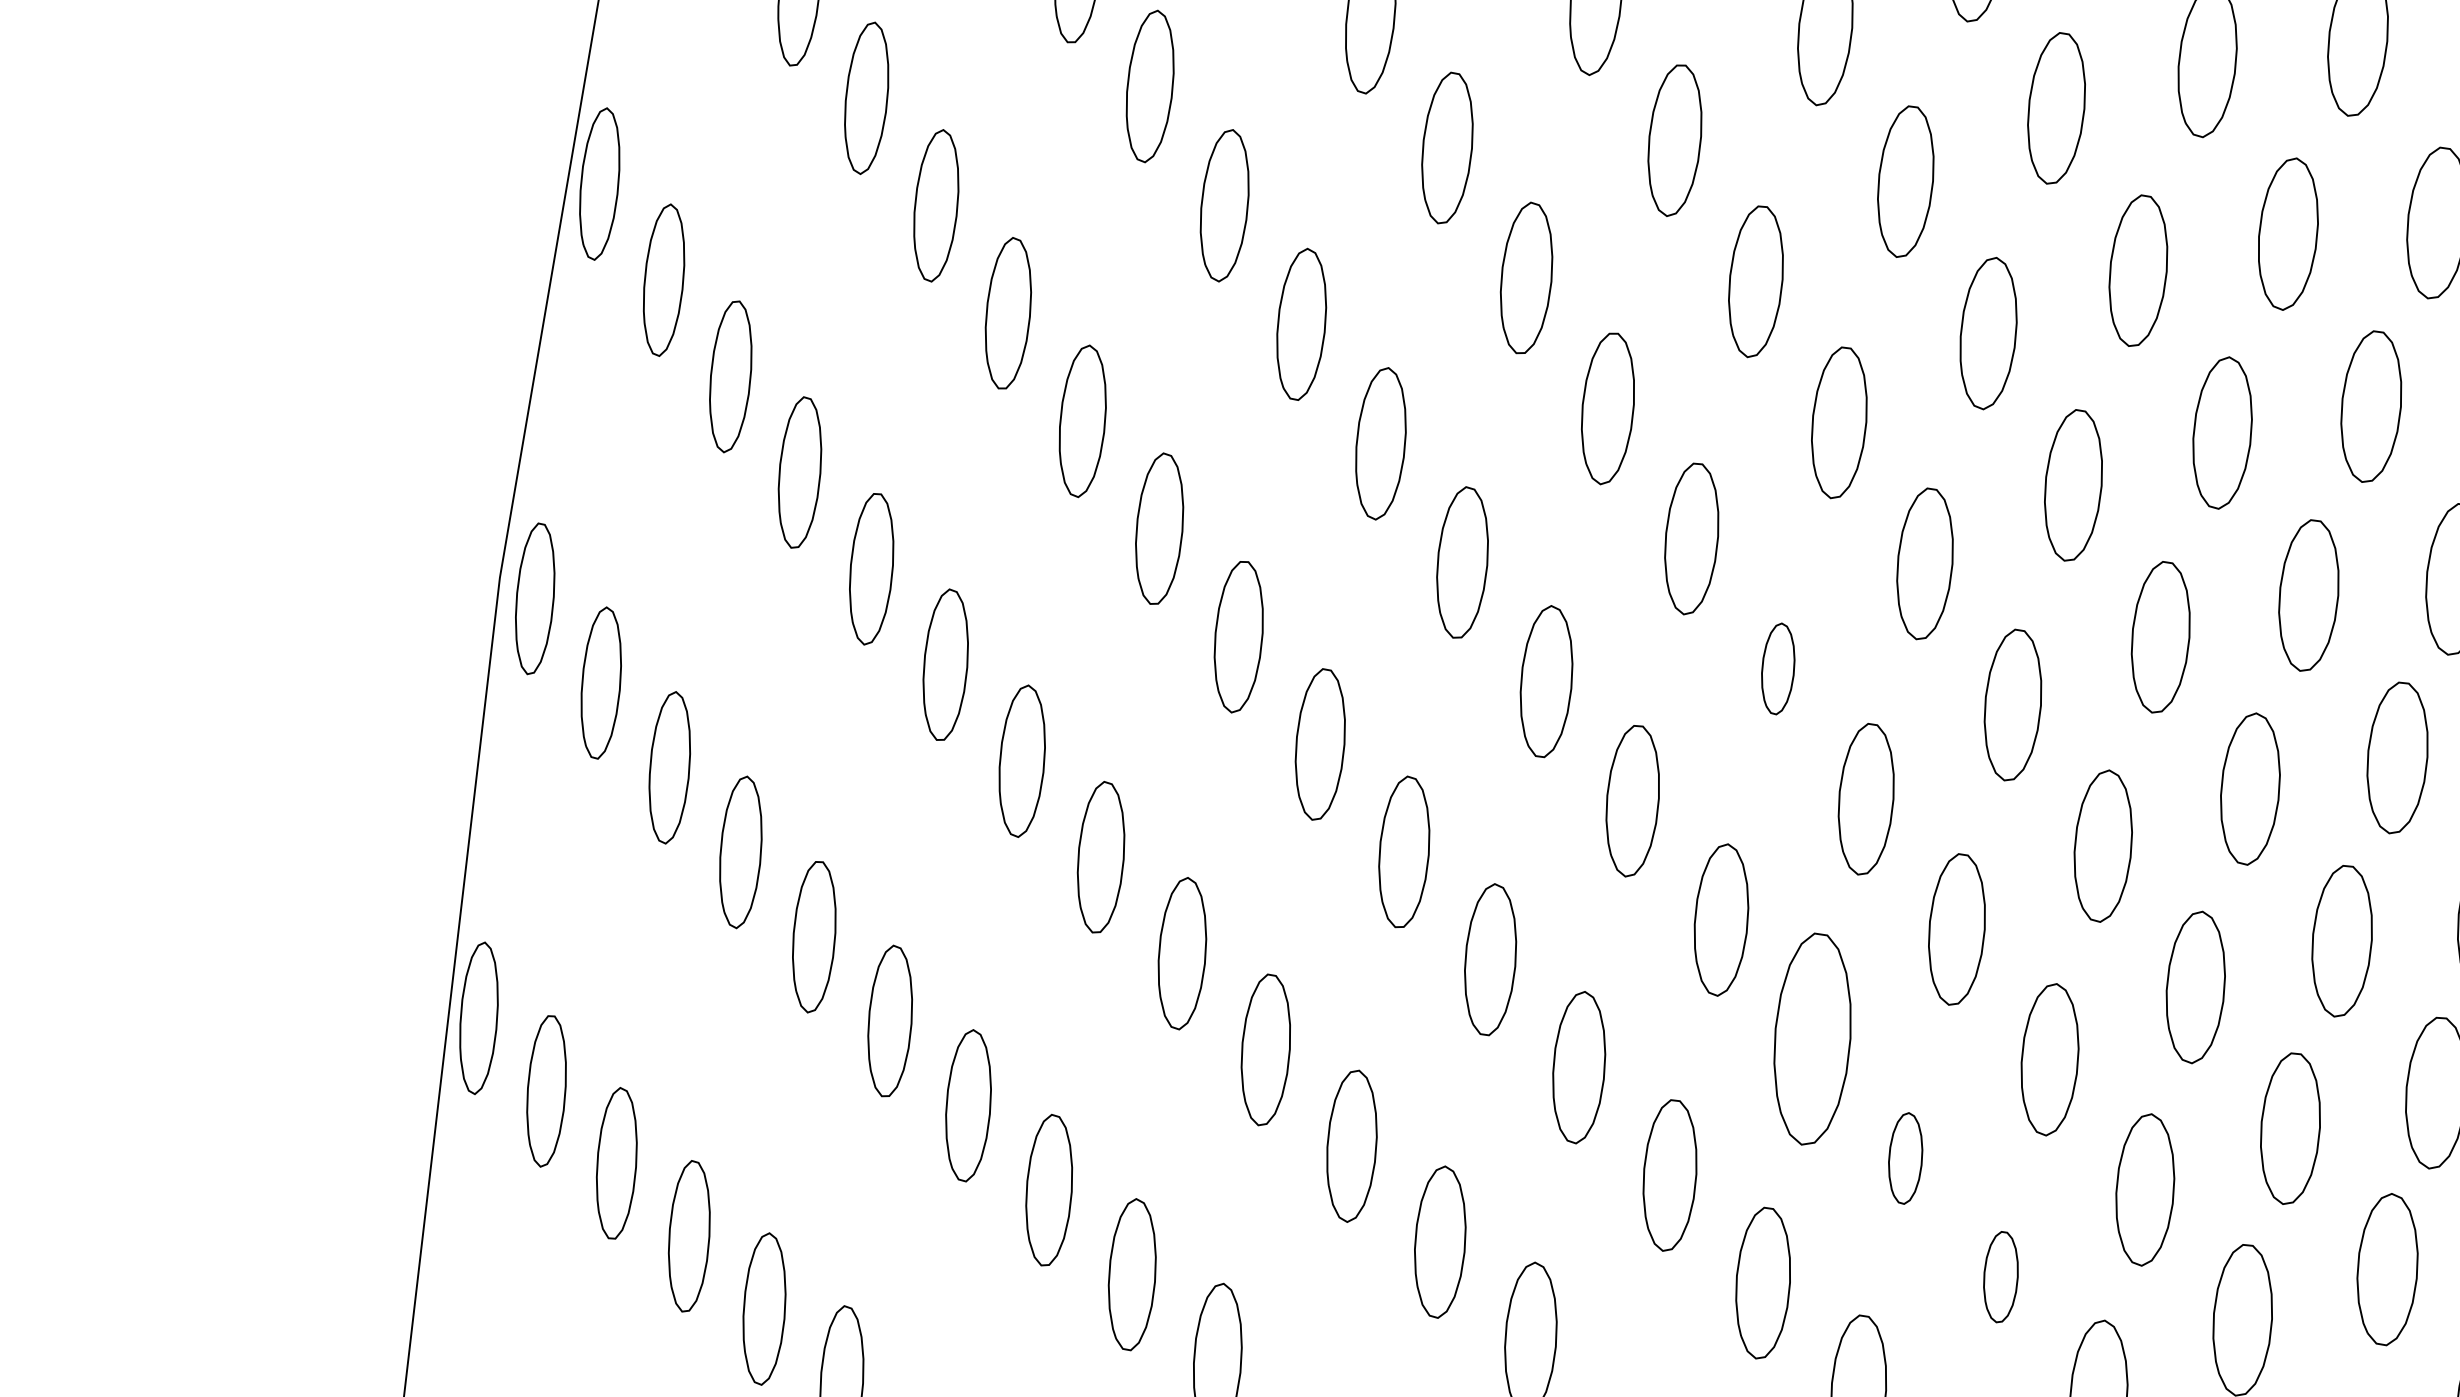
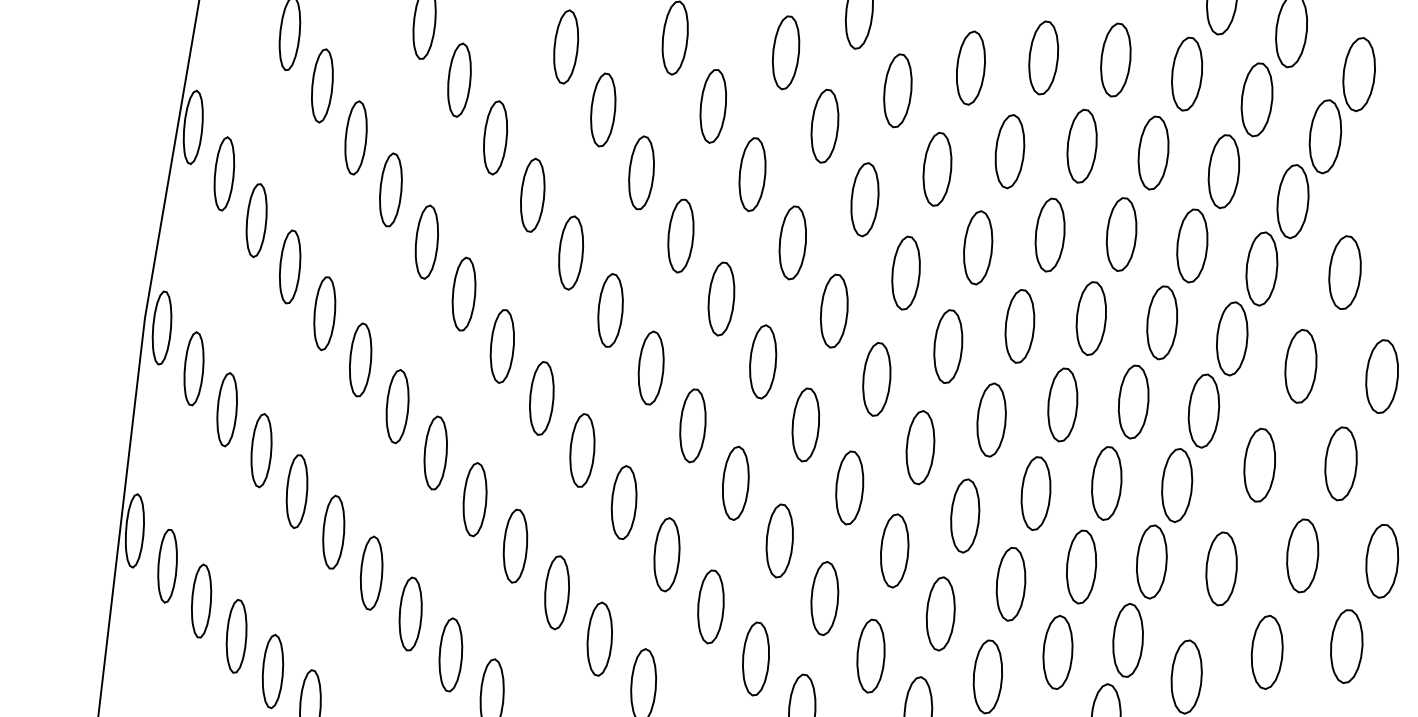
part: (1778, 668) -> (763, 361), size x1.67
part: (1811, 1038) -> (779, 540), size x0.71
part: (1904, 1158) -> (824, 598), size x1.67
part: (1999, 1275) -> (870, 655), size x1.67

